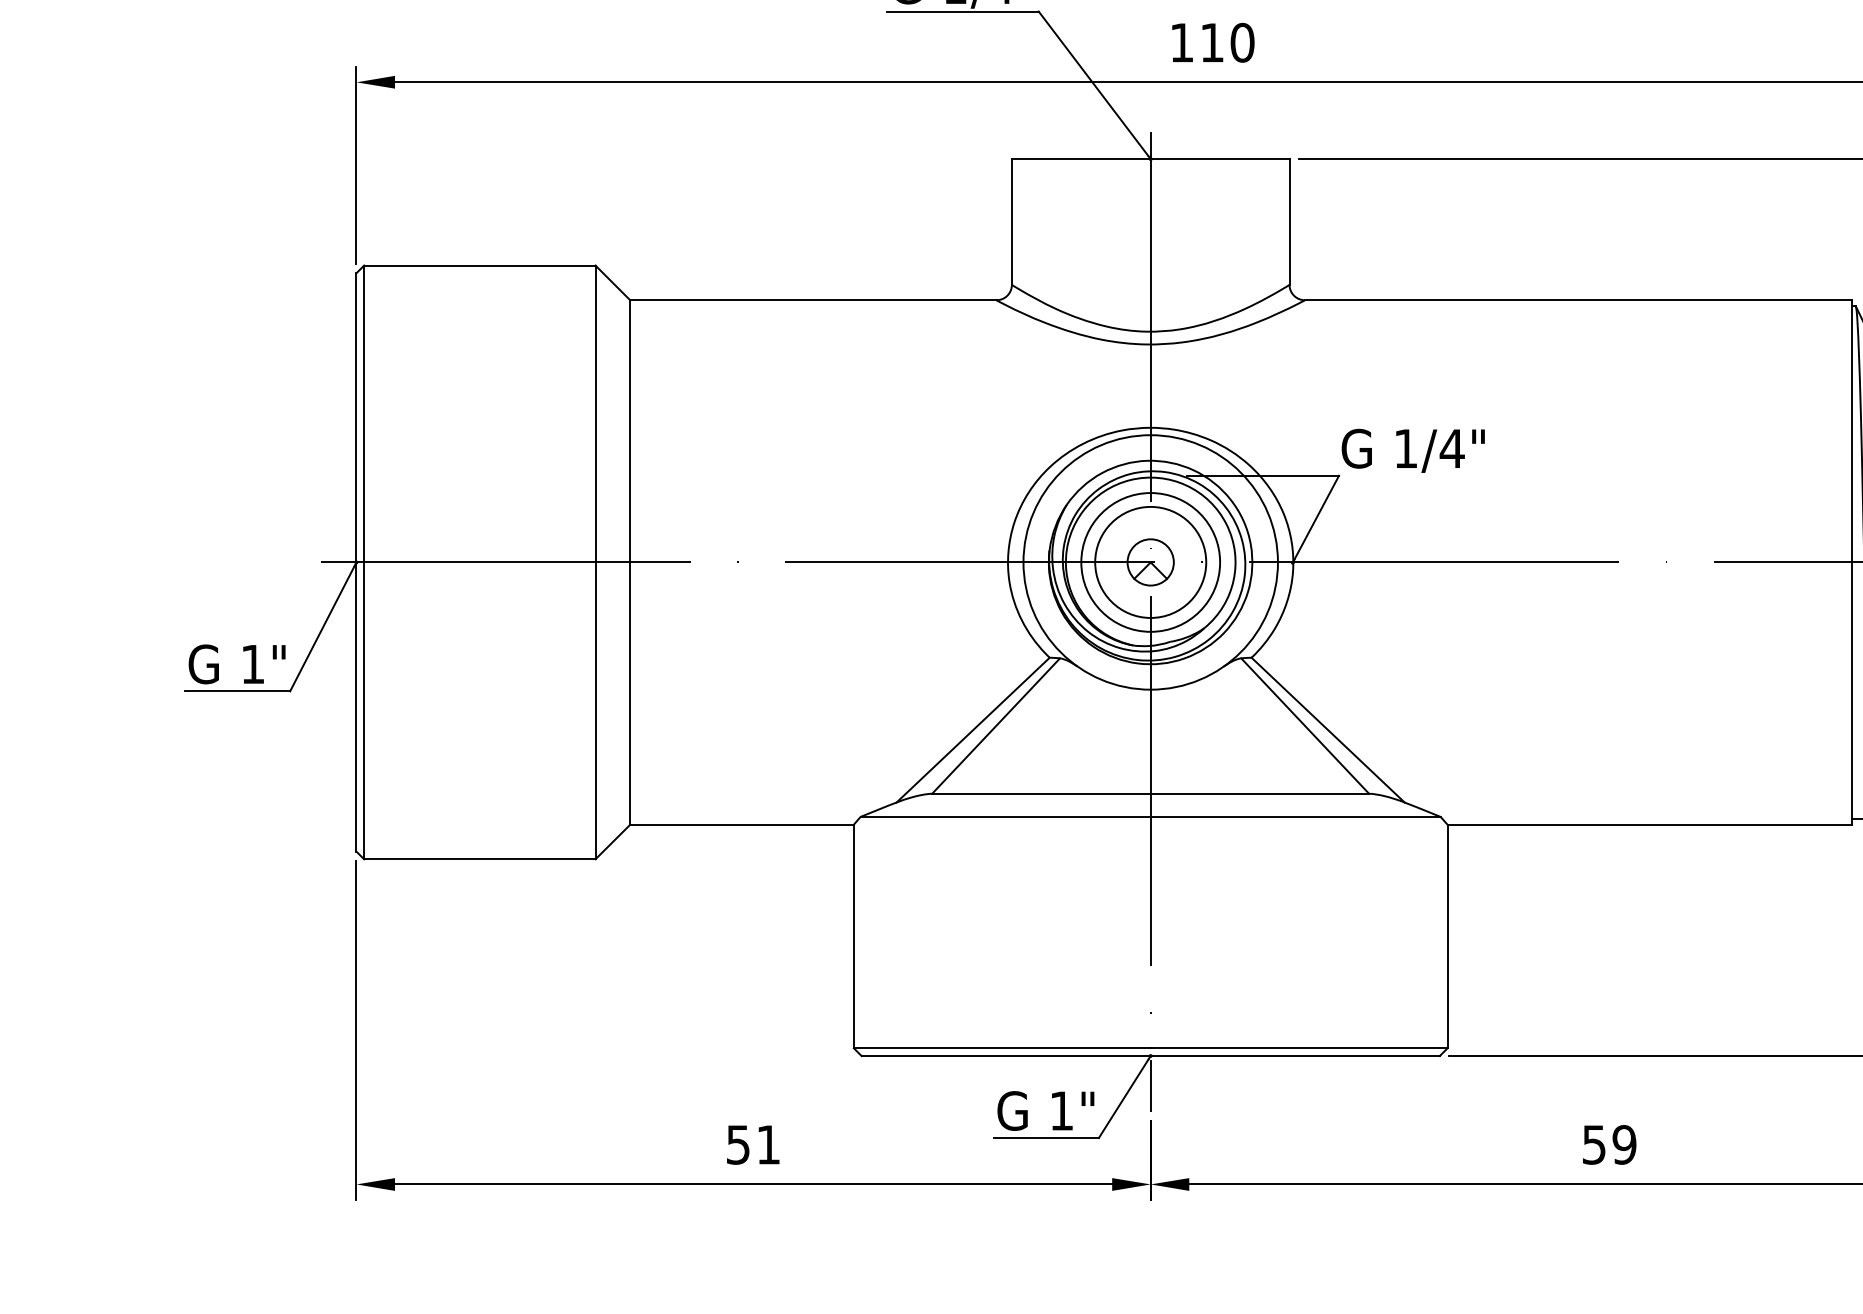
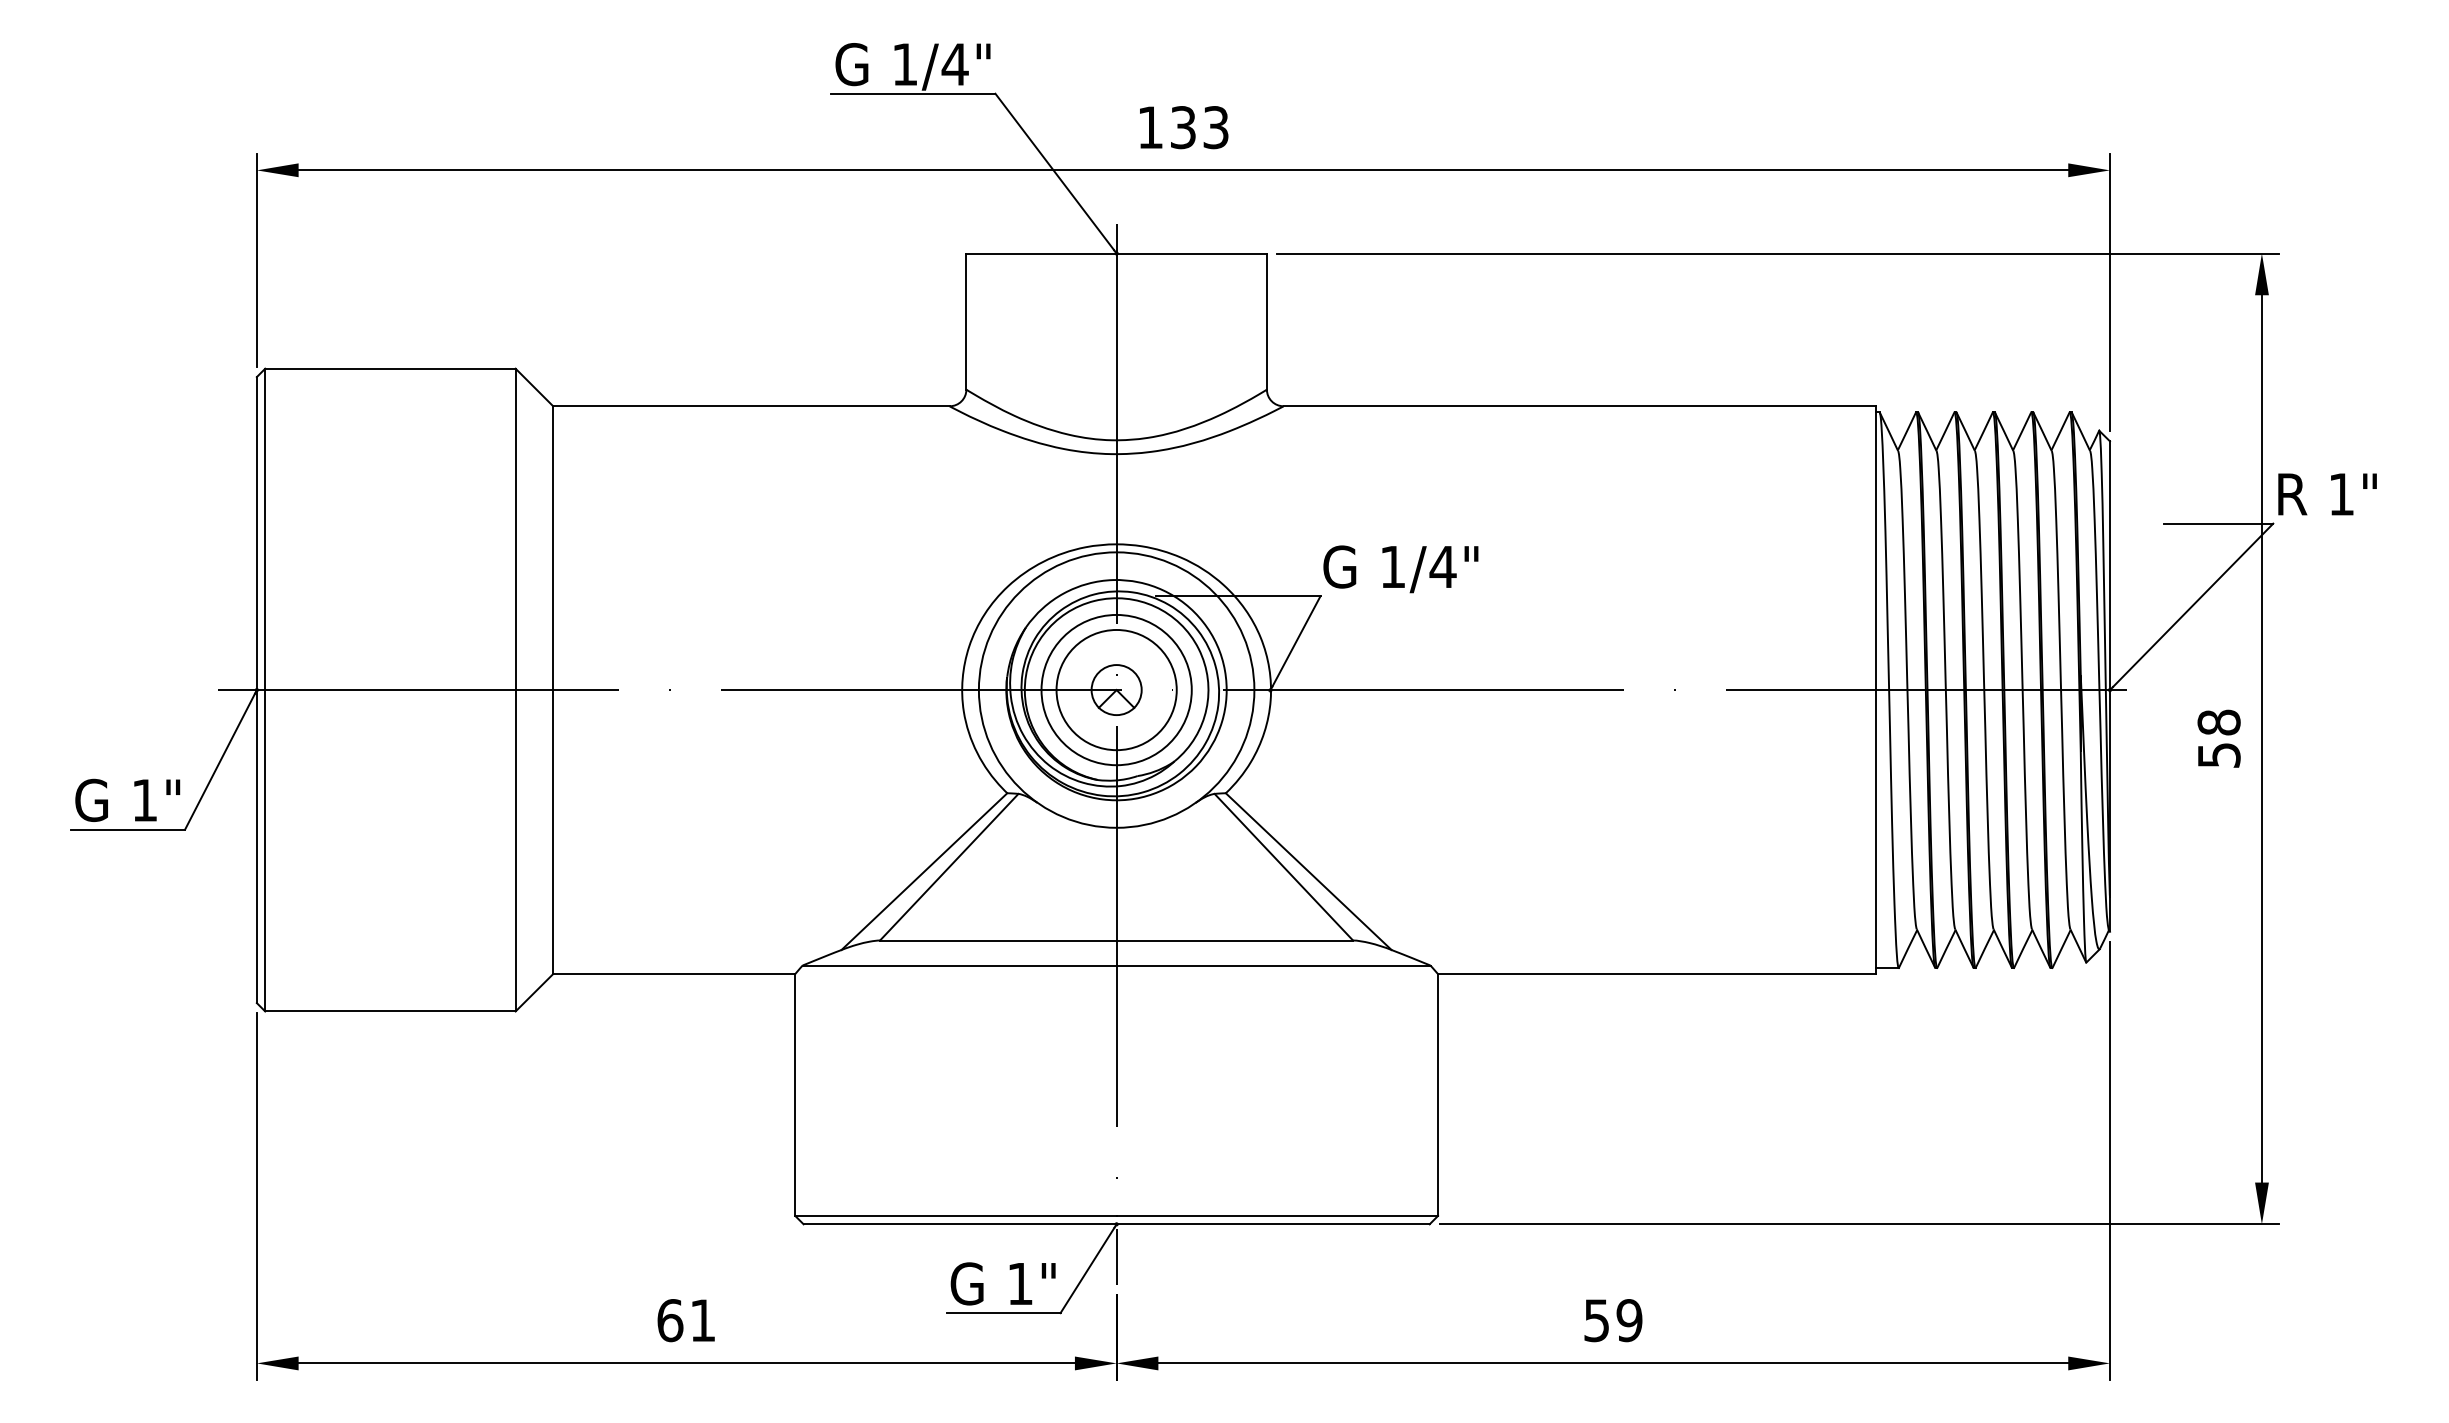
text: (1228, 42) -> (1200, 127), 110 -> 133
text: (738, 1144) -> (670, 1320), 51 -> 61

